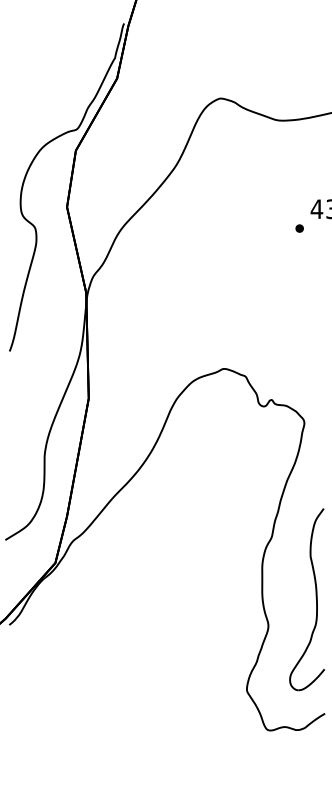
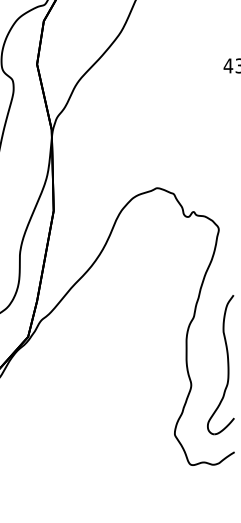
part: (299, 228) -> (215, 80), removed

